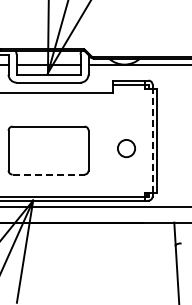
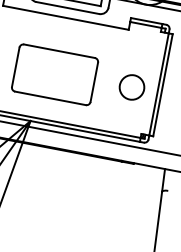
line: (152, 140) -> (159, 84), dashed -> solid
circle: (126, 148) -> (131, 87), size x1.43
line: (48, 174) -> (50, 98), dashed -> solid

